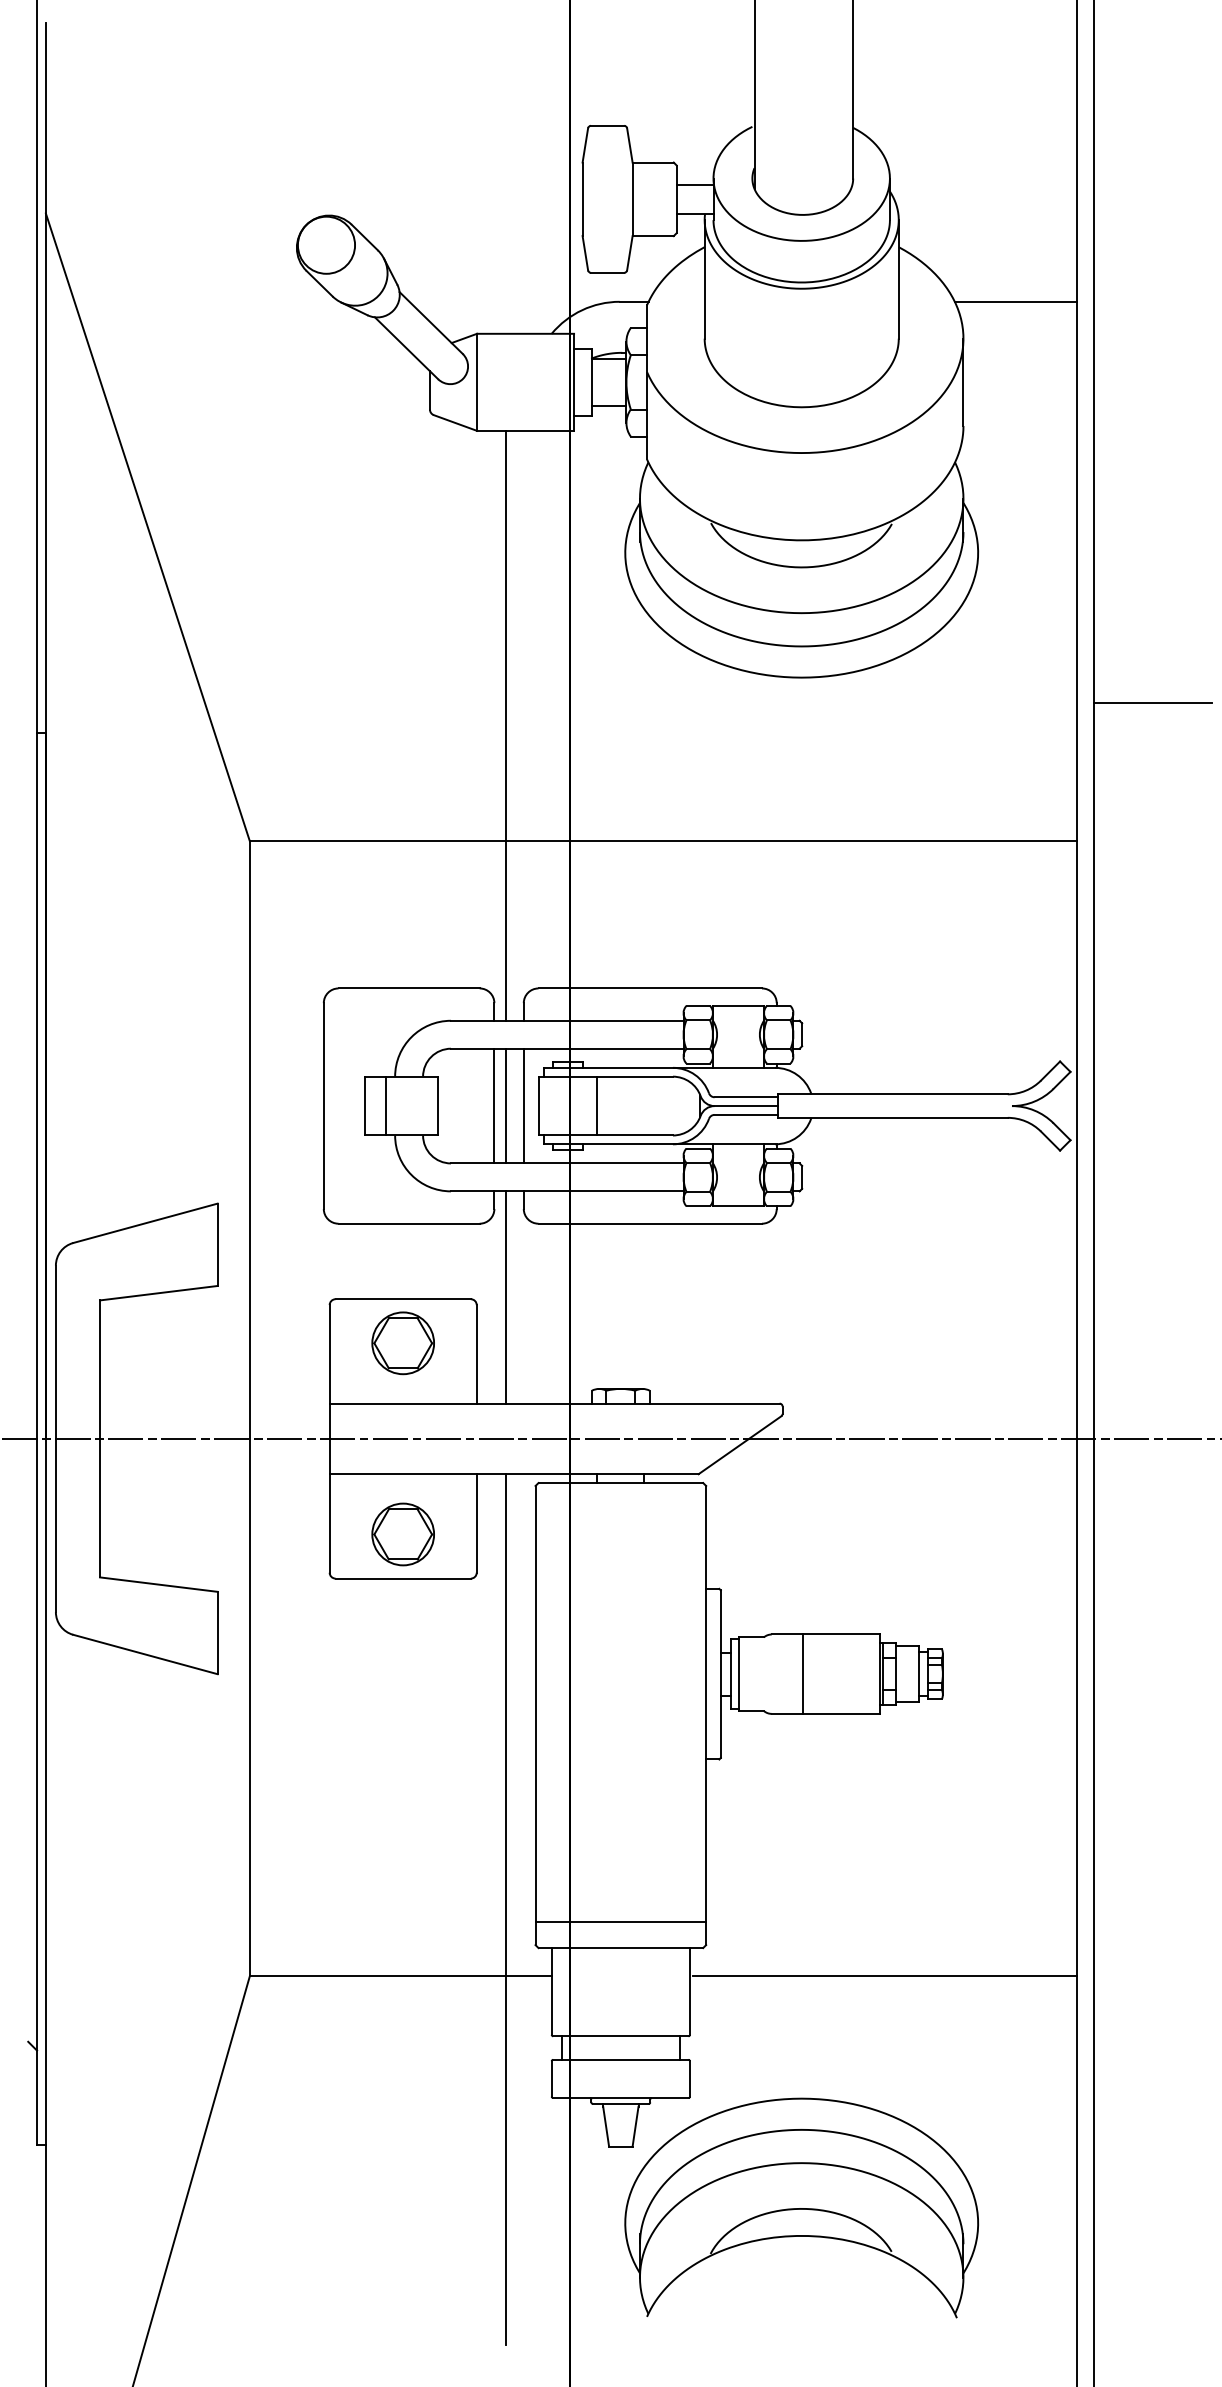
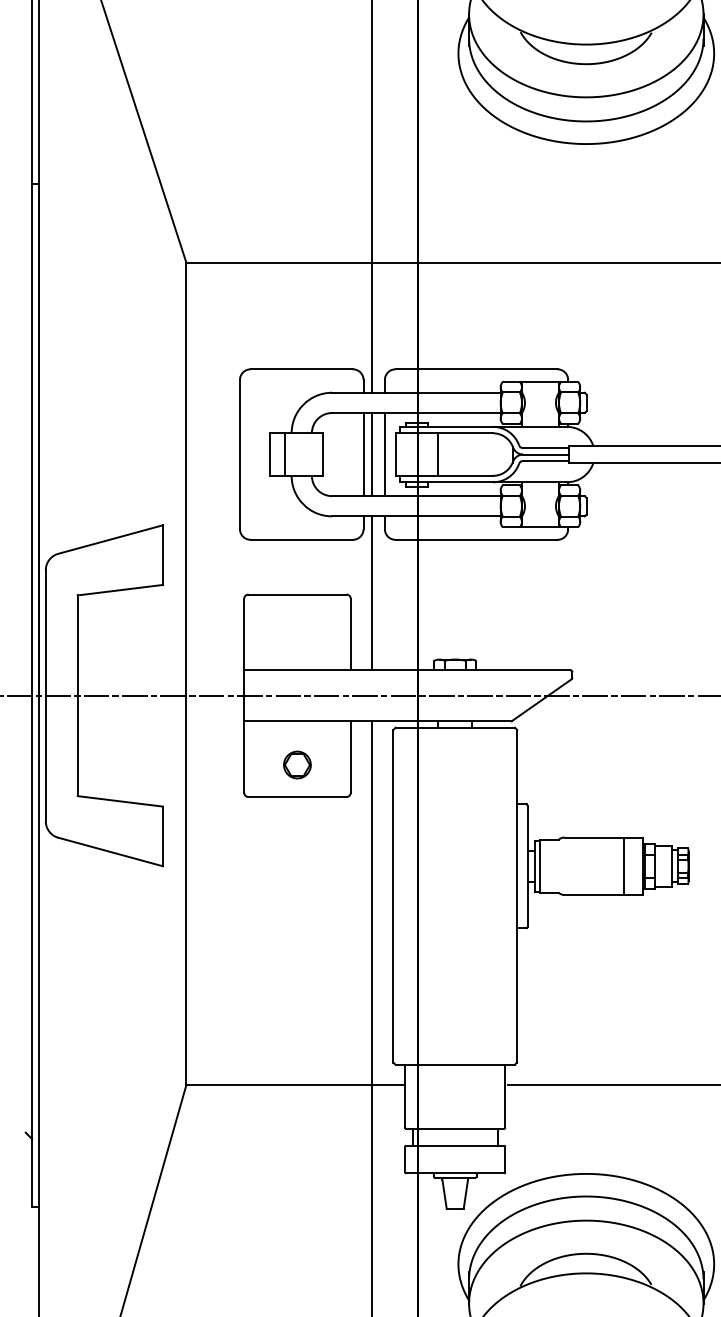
part: (402, 1343) -> (296, 626), removed
part: (402, 1534) -> (296, 765), size x0.6
line: (803, 1673) -> (623, 865), moved
line: (620, 1921) -> (454, 1045), removed

